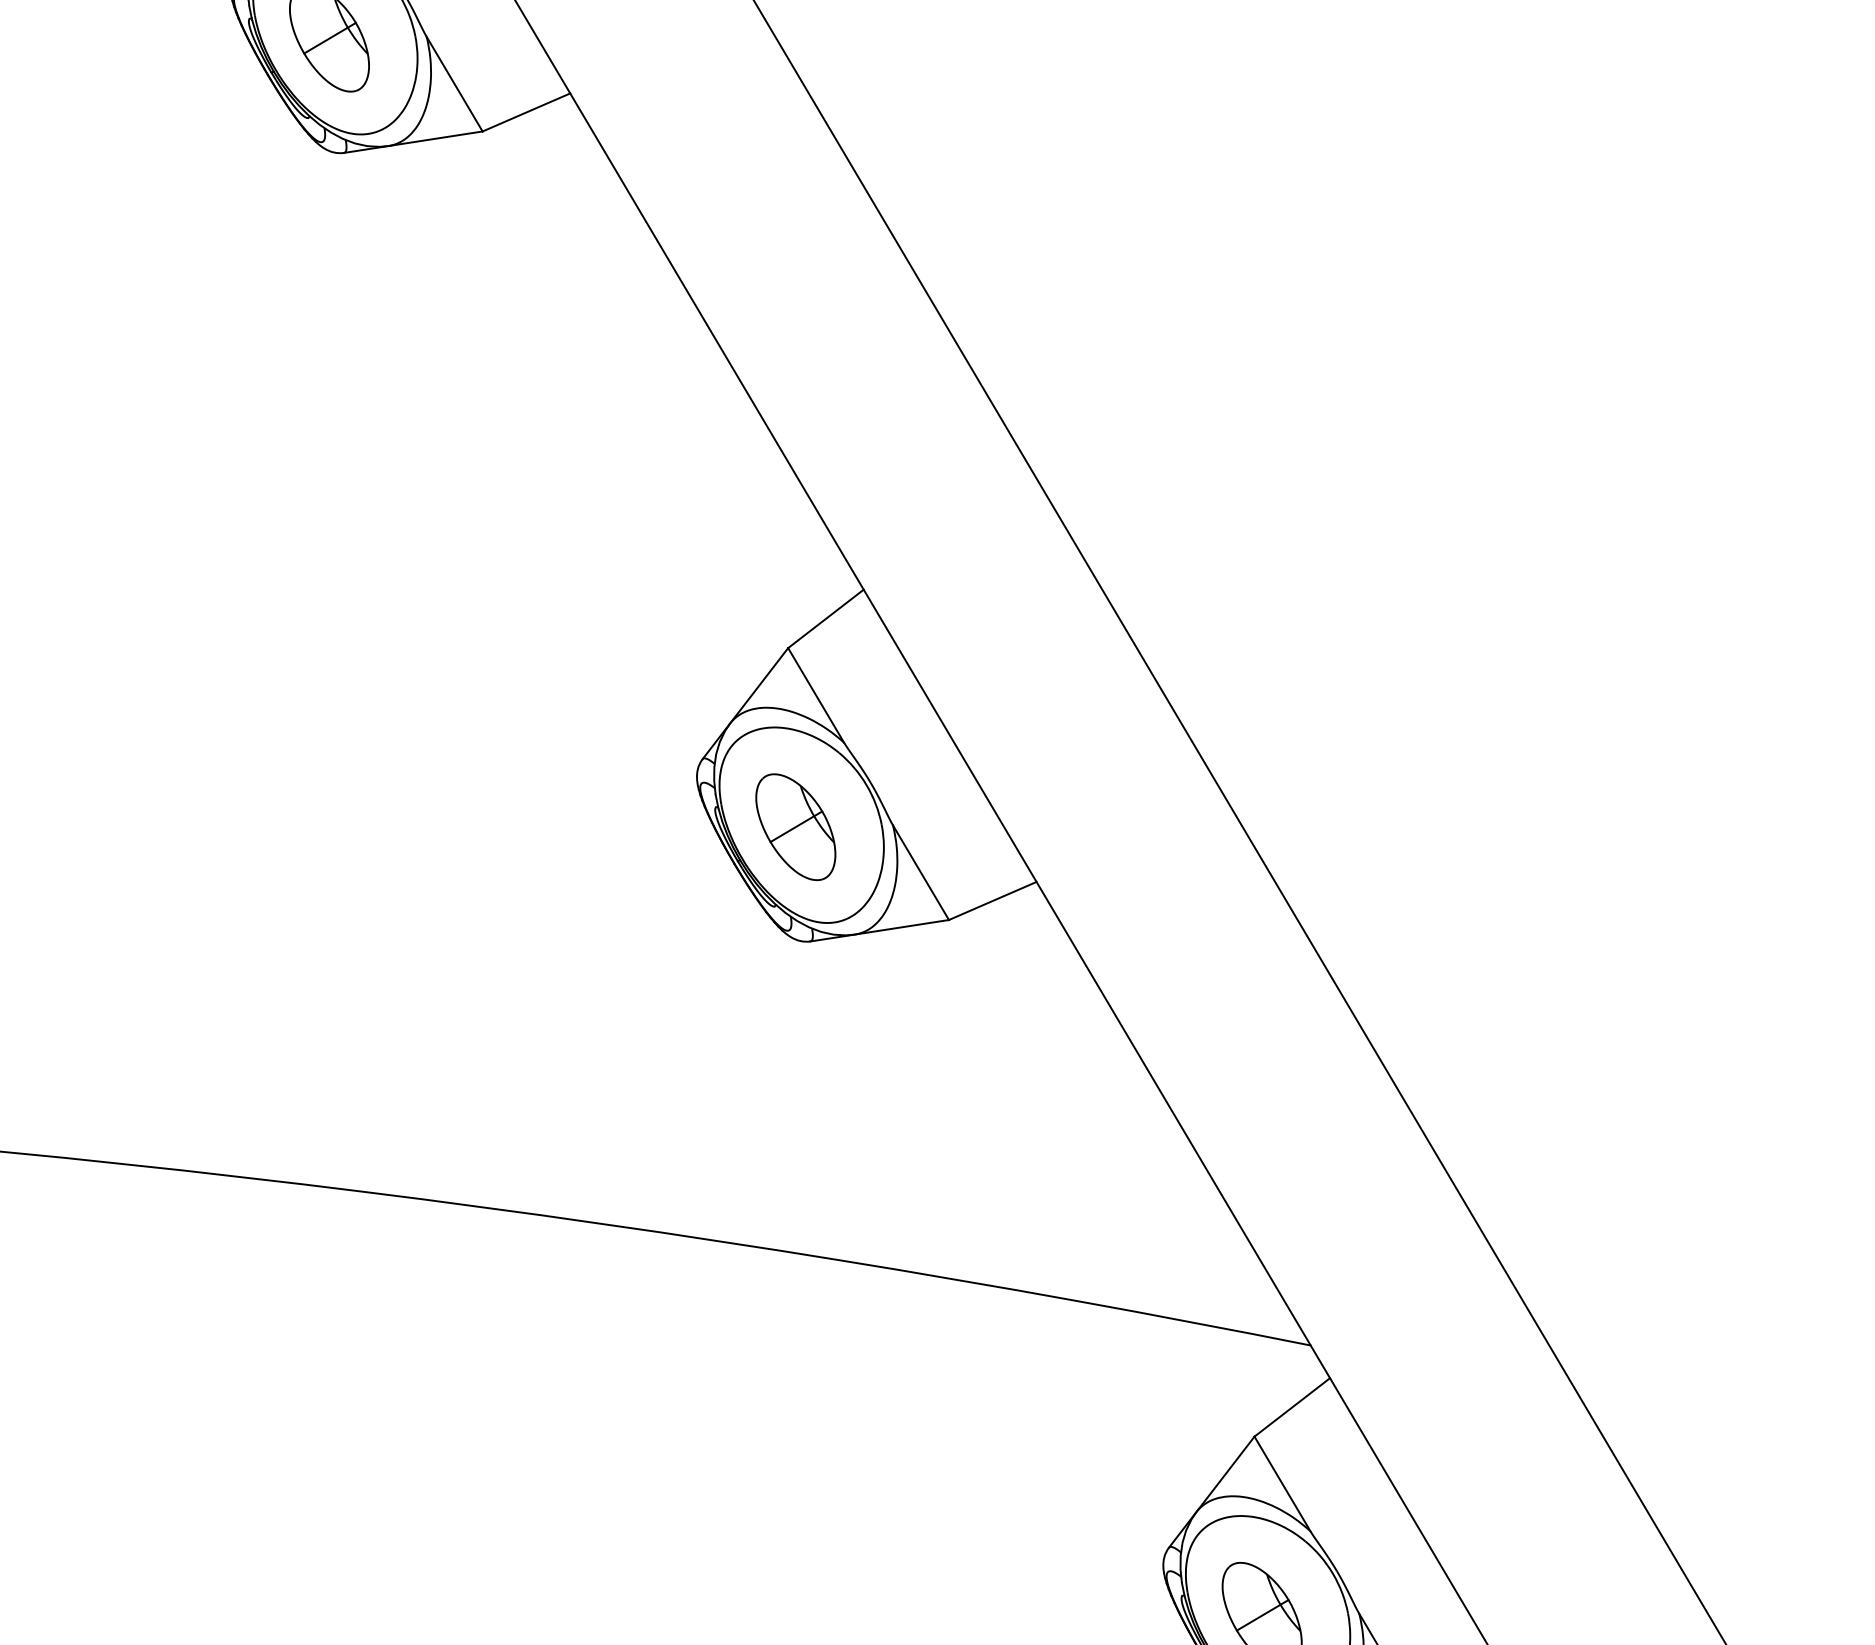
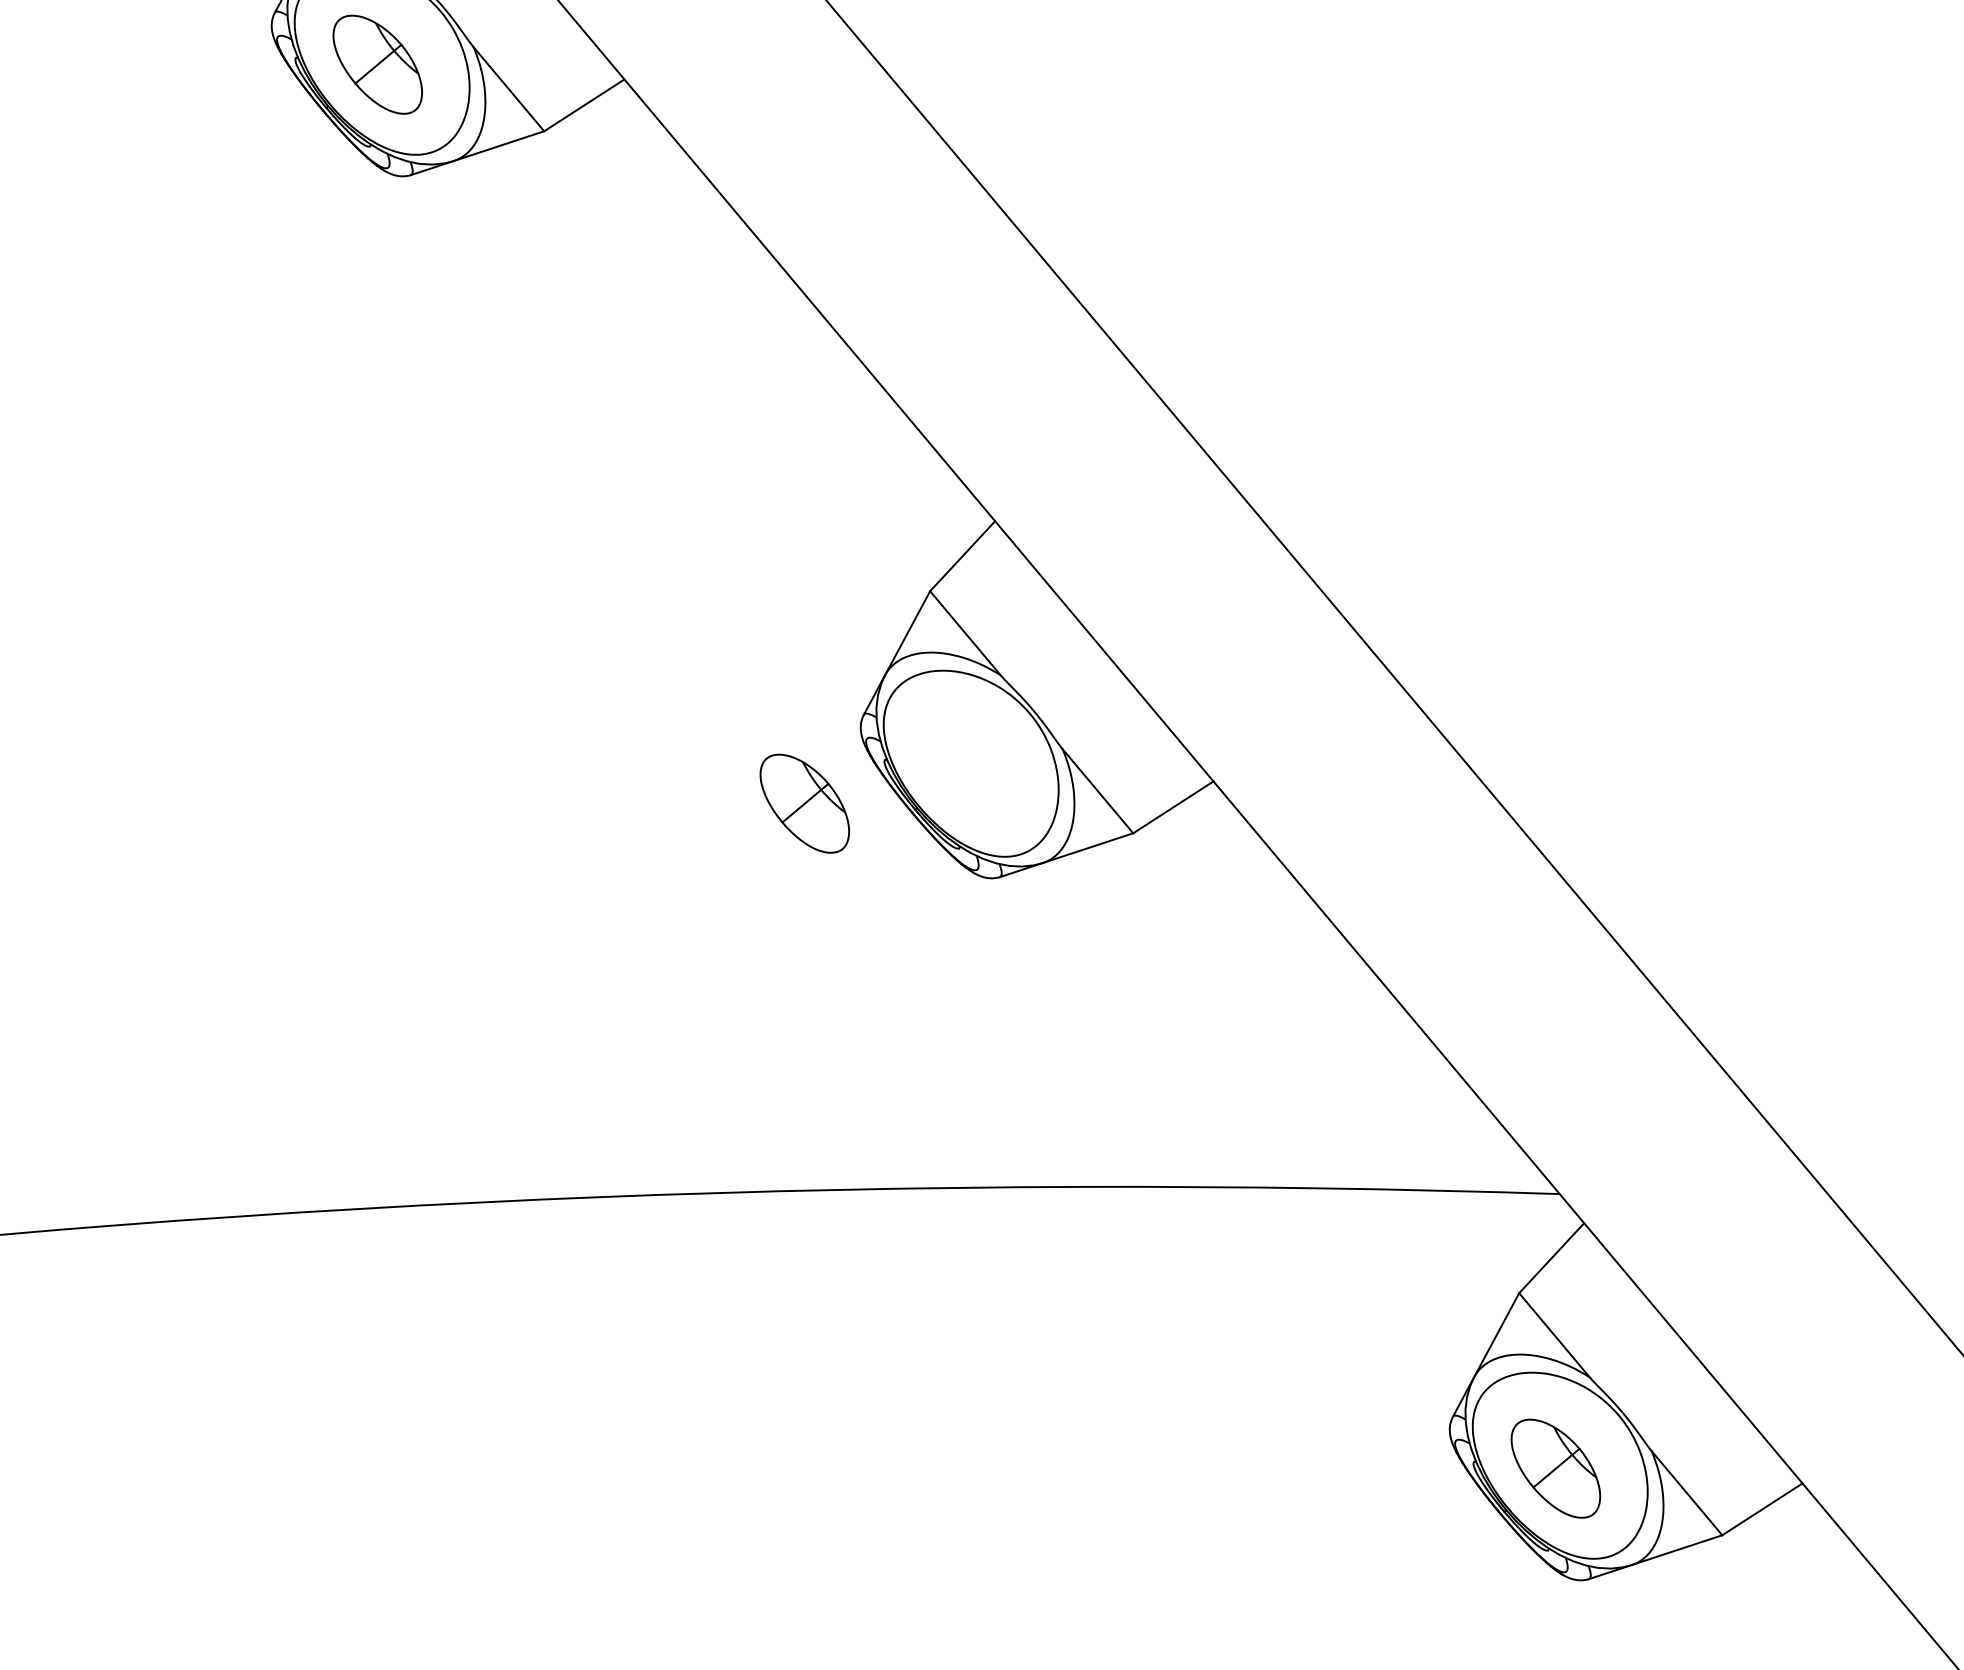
part: (795, 826) -> (804, 803), moved

